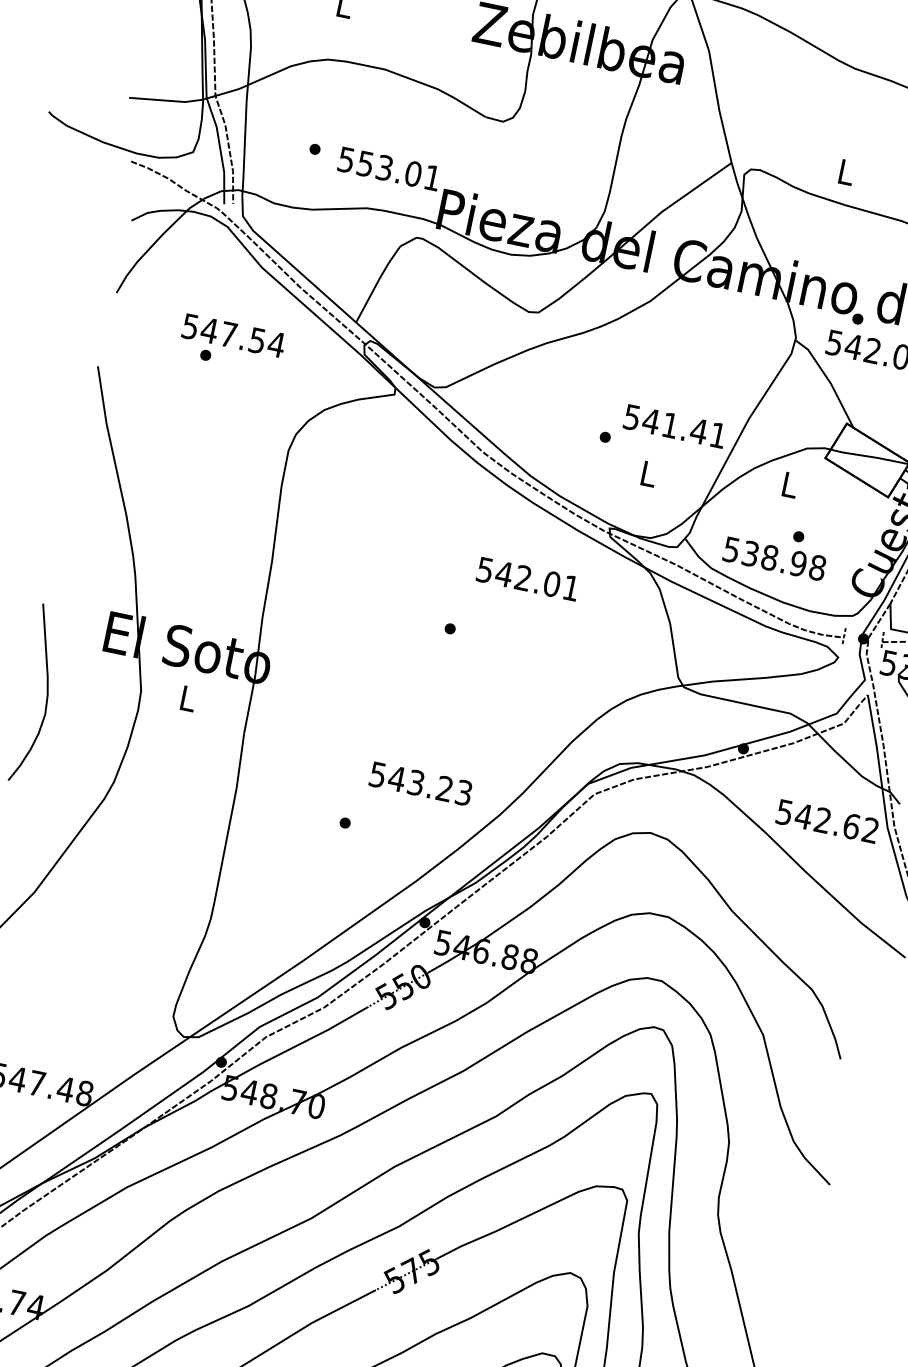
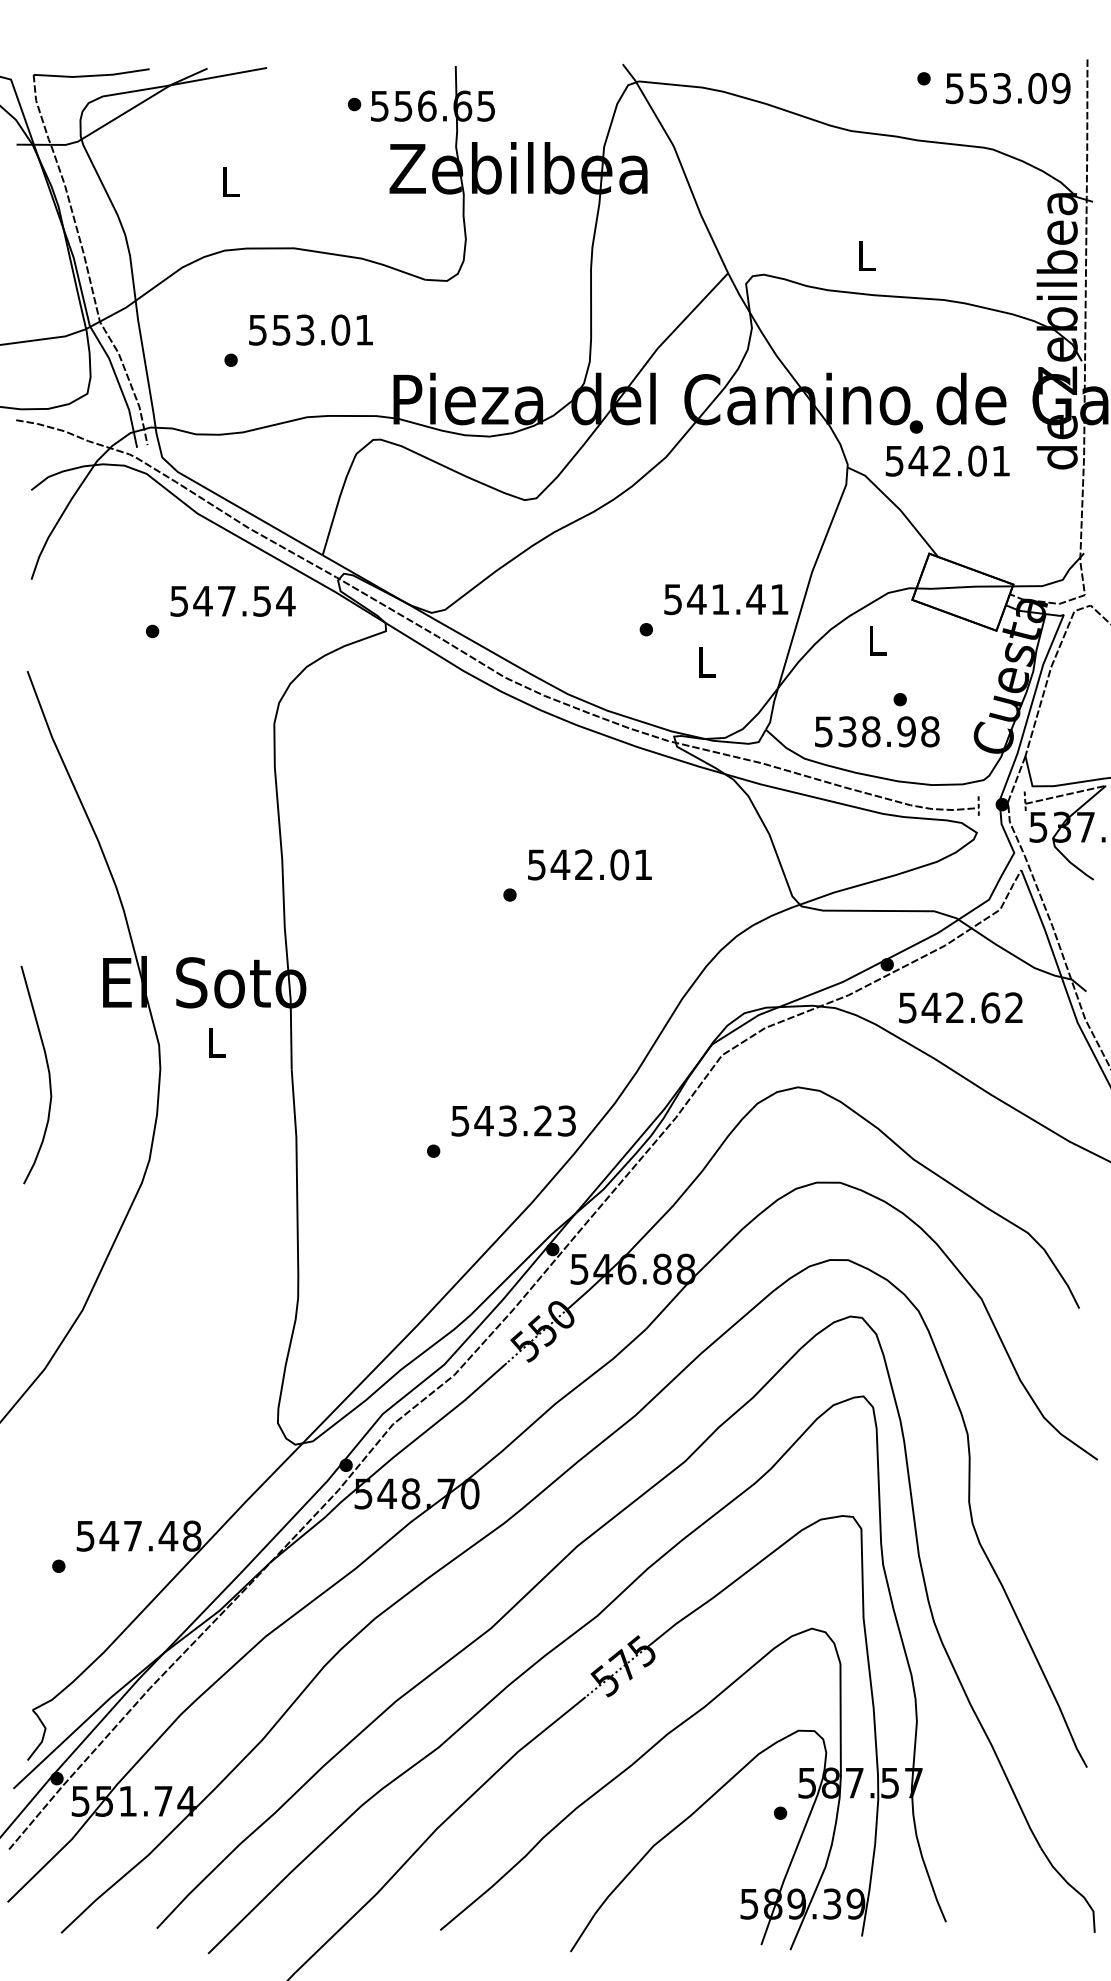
text: (389, 168) -> (310, 329), moved
text: (233, 335) -> (232, 601), moved
text: (527, 578) -> (589, 864), moved
text: (420, 783) -> (513, 1120), moved
text: (827, 821) -> (960, 1007), moved

